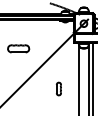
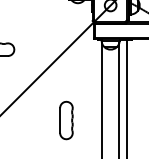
part: (58, 88) -> (65, 119), size x1.67

